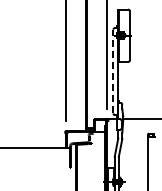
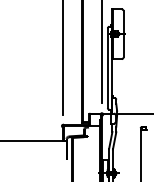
line: (113, 71) -> (107, 68), dashed -> solid

